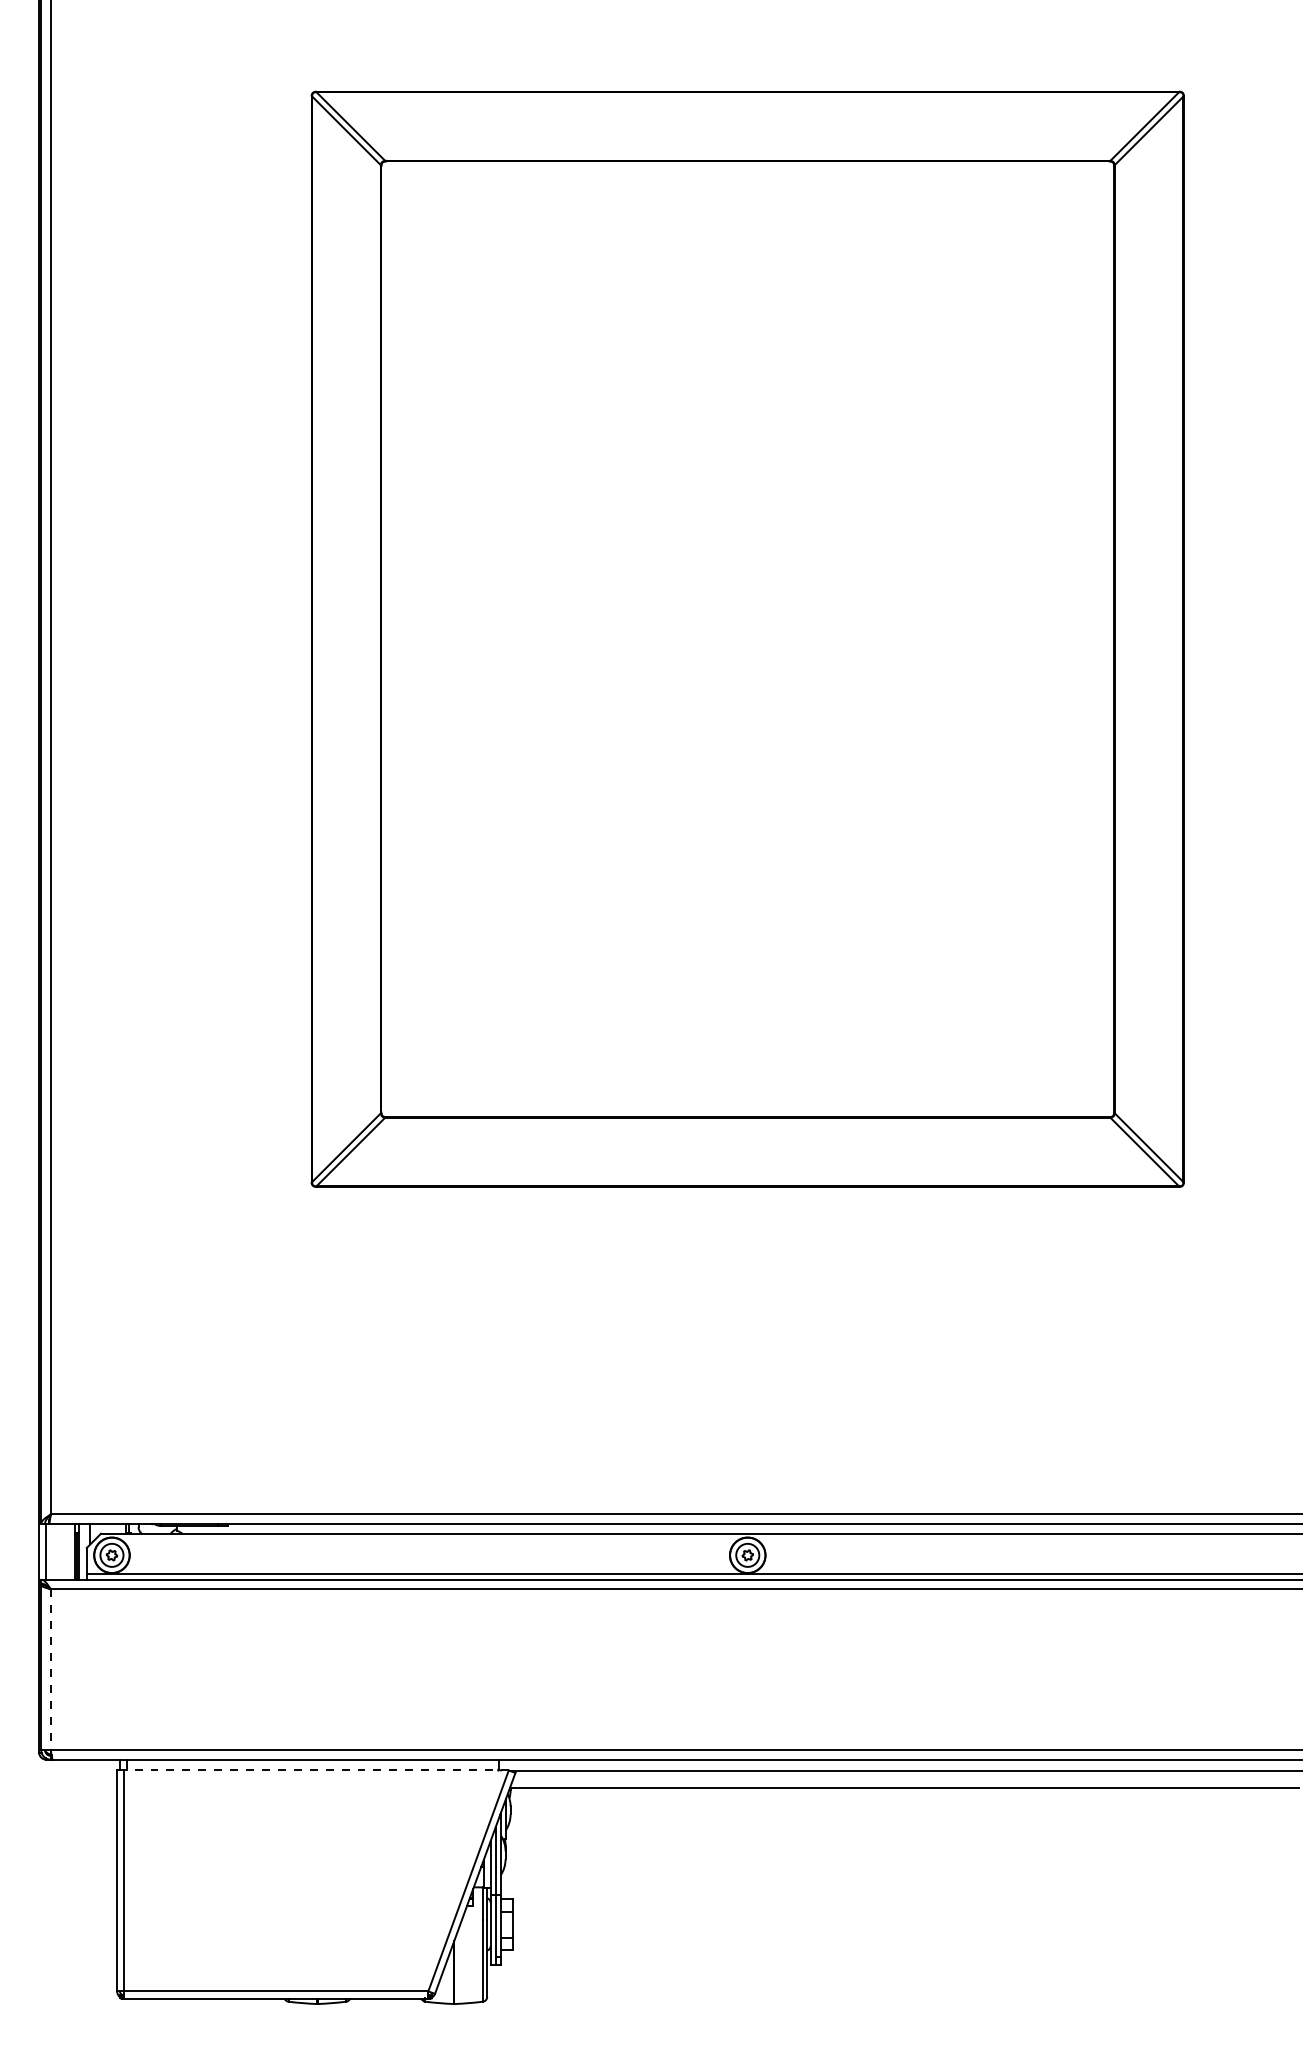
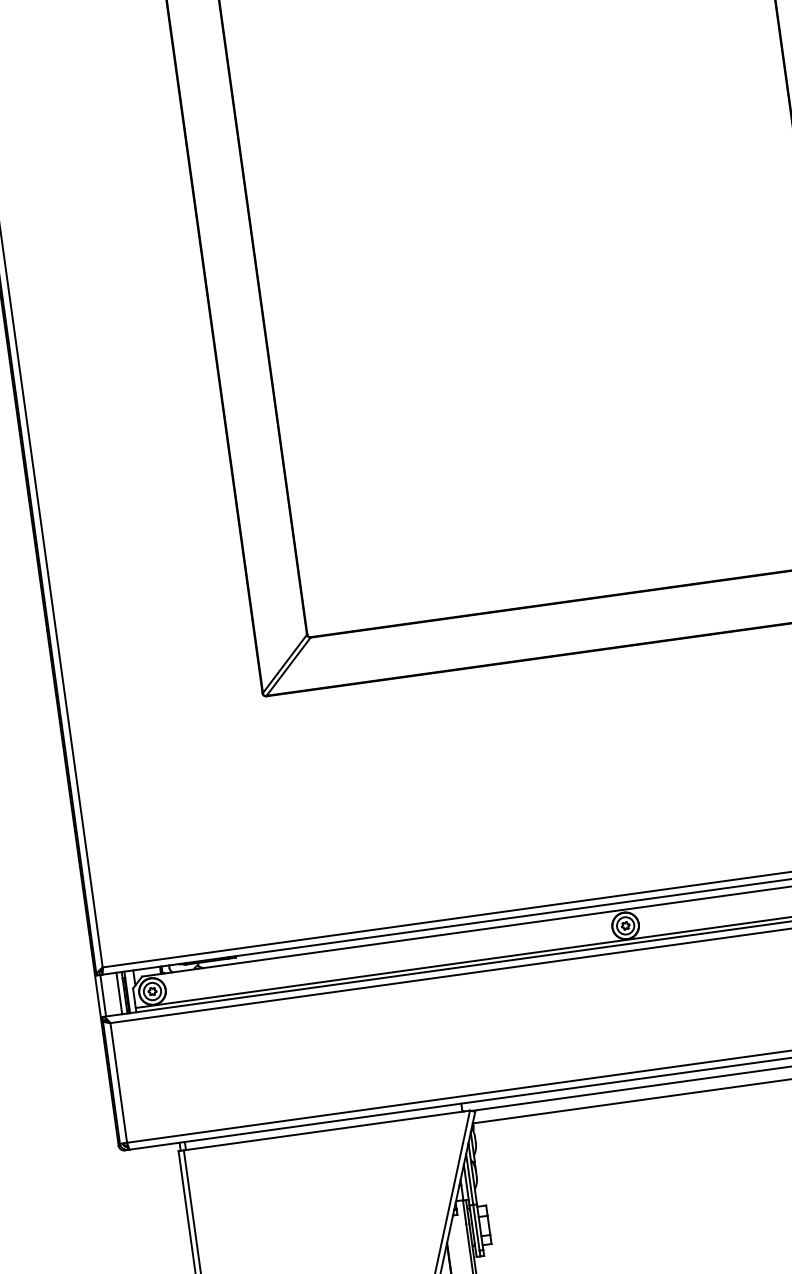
line: (67, 1551) -> (119, 993), added
line: (50, 1670) -> (118, 1083), dashed -> solid
line: (316, 1770) -> (326, 1130), dashed -> solid

